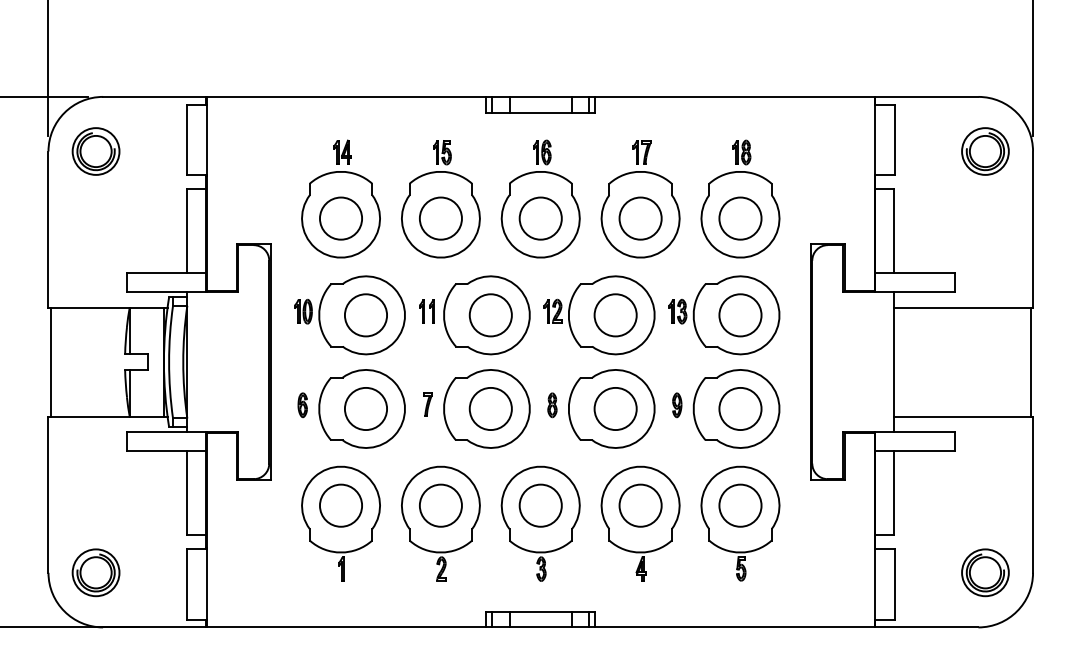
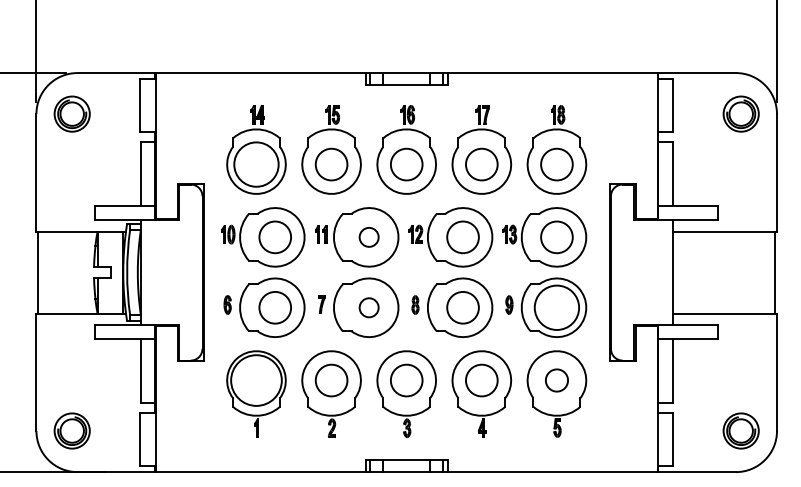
circle: (340, 218) -> (256, 164), size x1.4
circle: (490, 315) -> (368, 237), size x0.6
circle: (490, 408) -> (368, 307), size x0.6
circle: (740, 408) -> (556, 307), size x1.4
circle: (340, 505) -> (256, 380), size x1.6
circle: (740, 505) -> (556, 380), size x0.7

